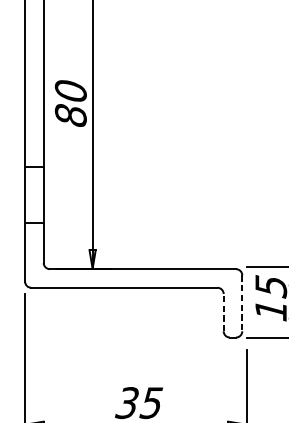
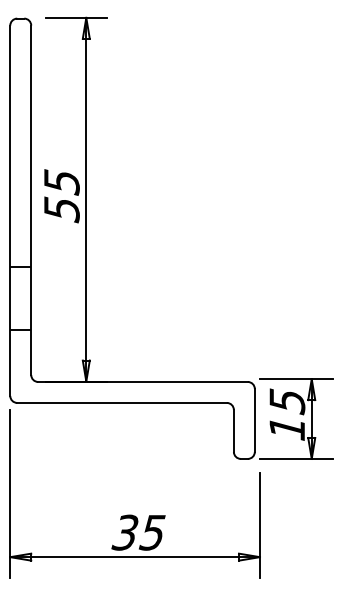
text: (70, 104) -> (61, 196), 80 -> 55
line: (241, 303) -> (254, 420), dashed -> solid
line: (223, 312) -> (233, 430), dashed -> solid

